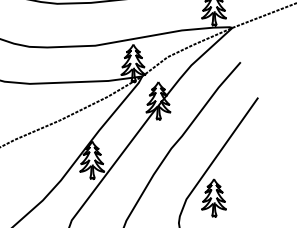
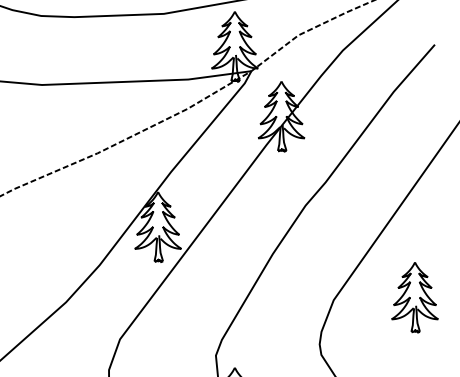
part: (213, 197) -> (413, 296), moved

